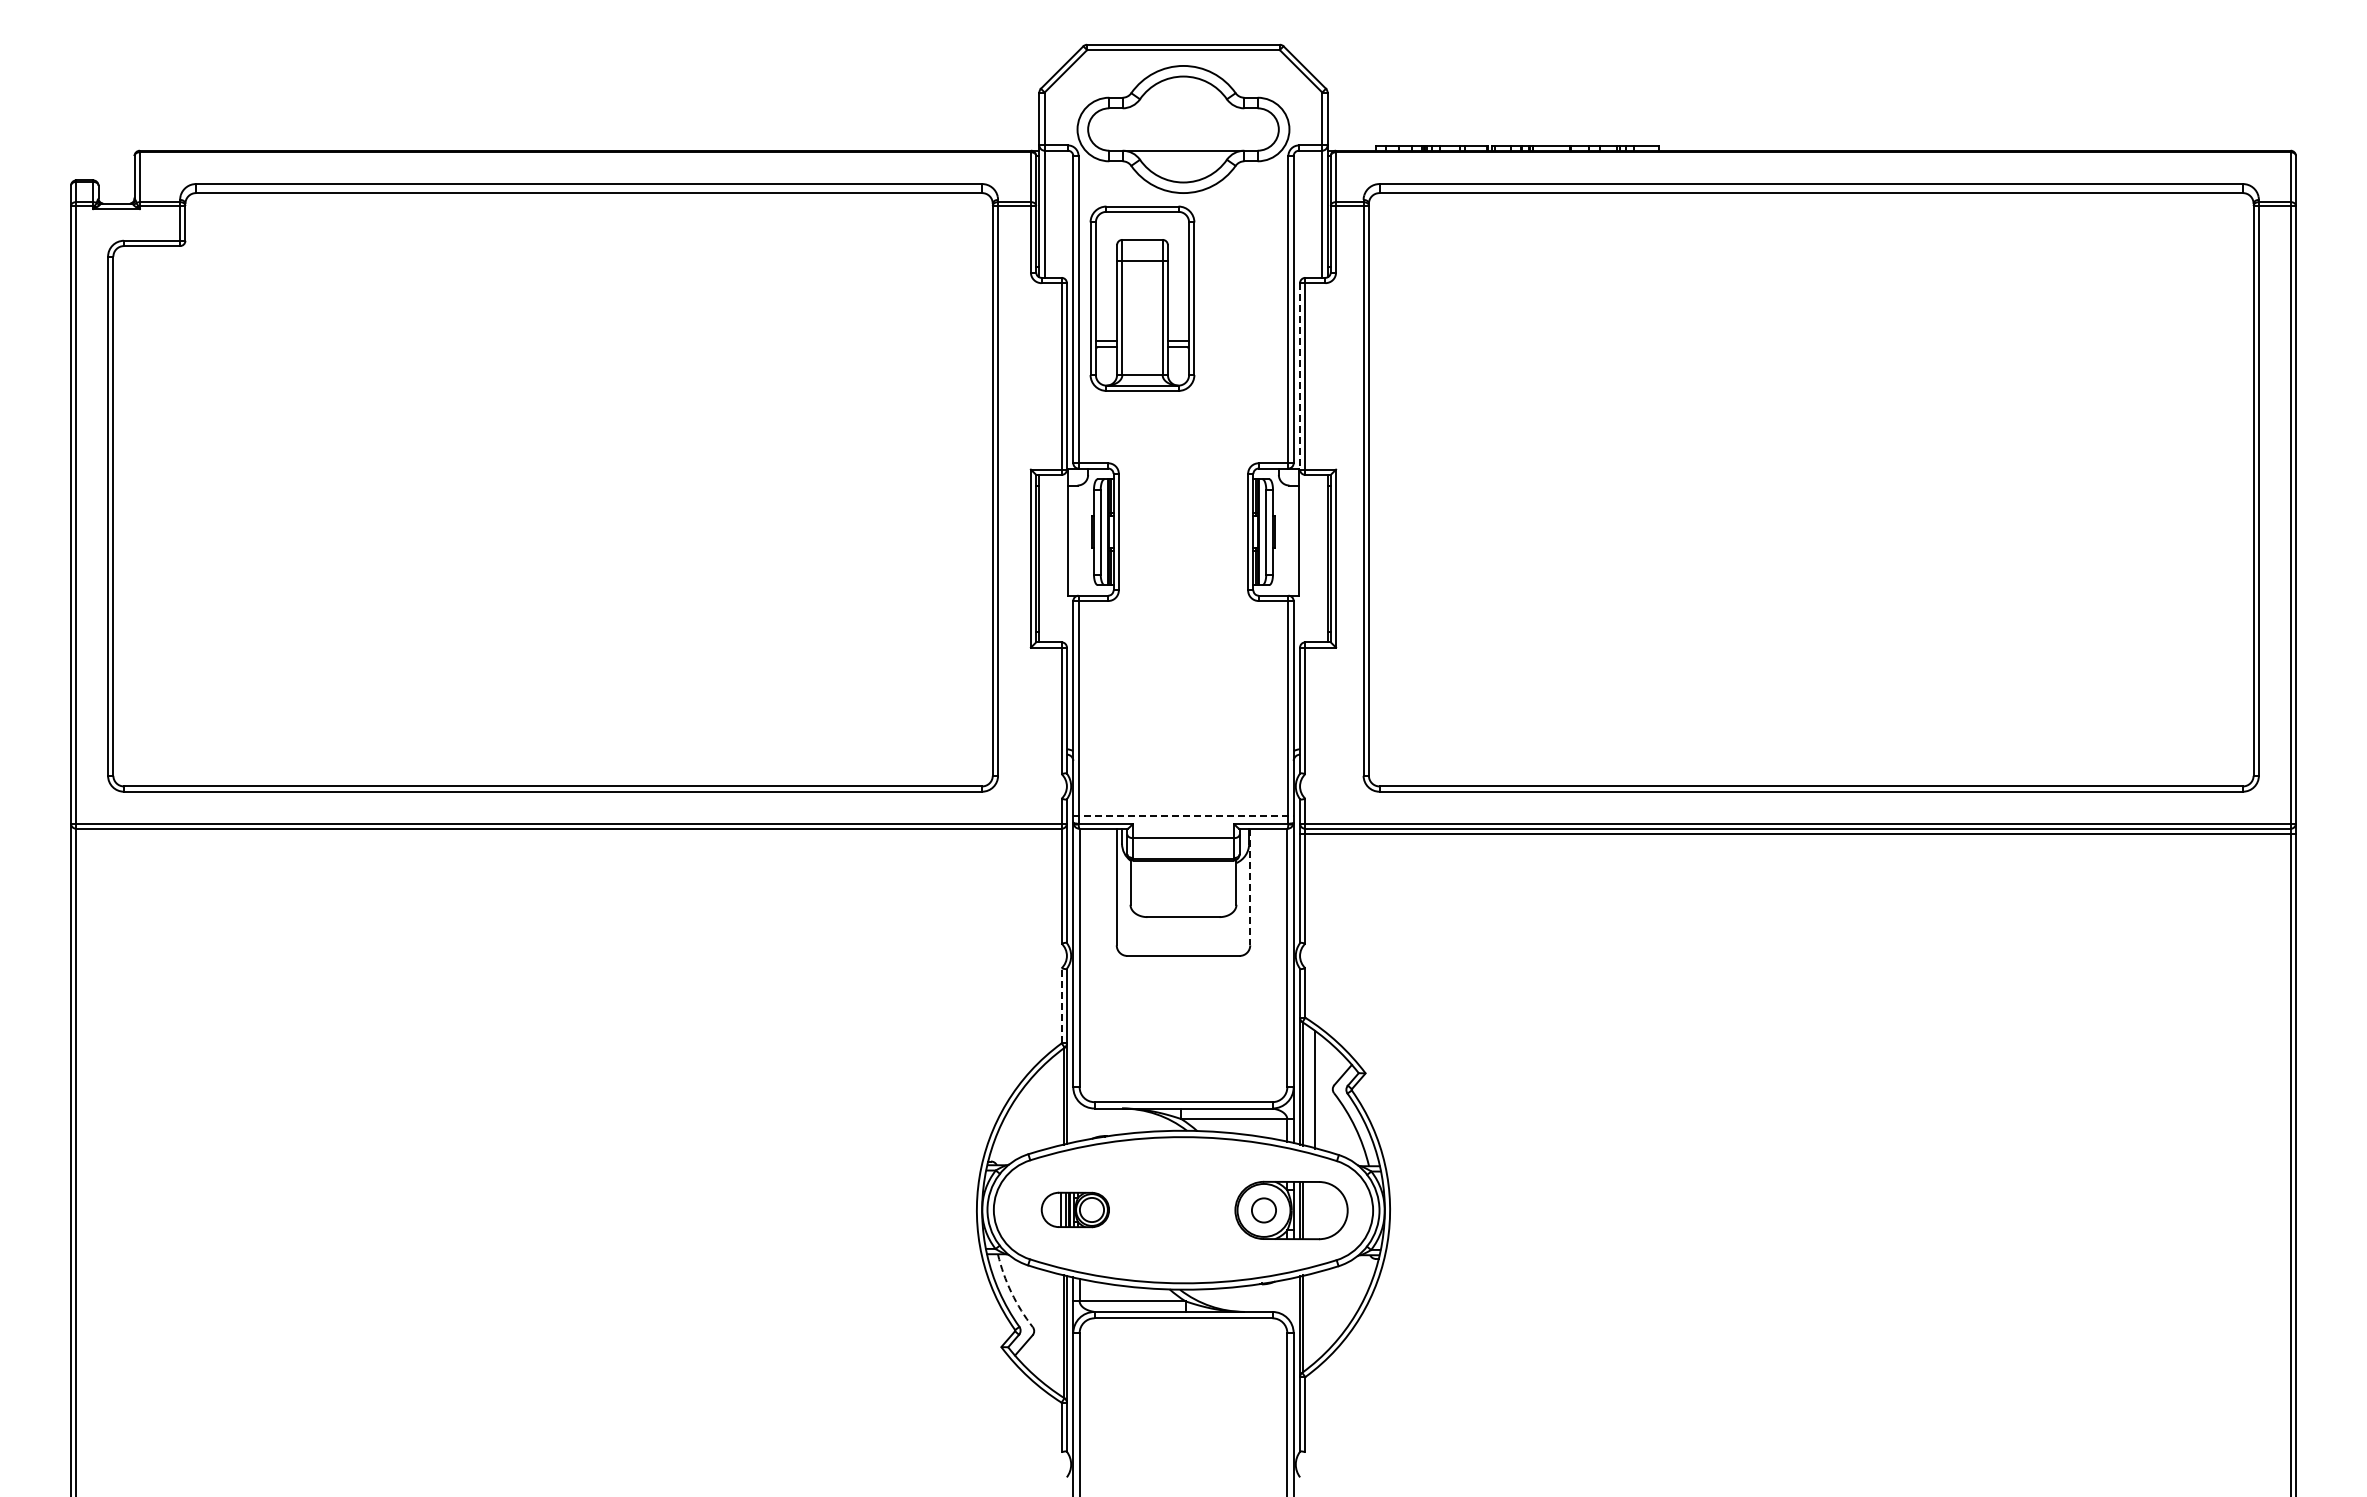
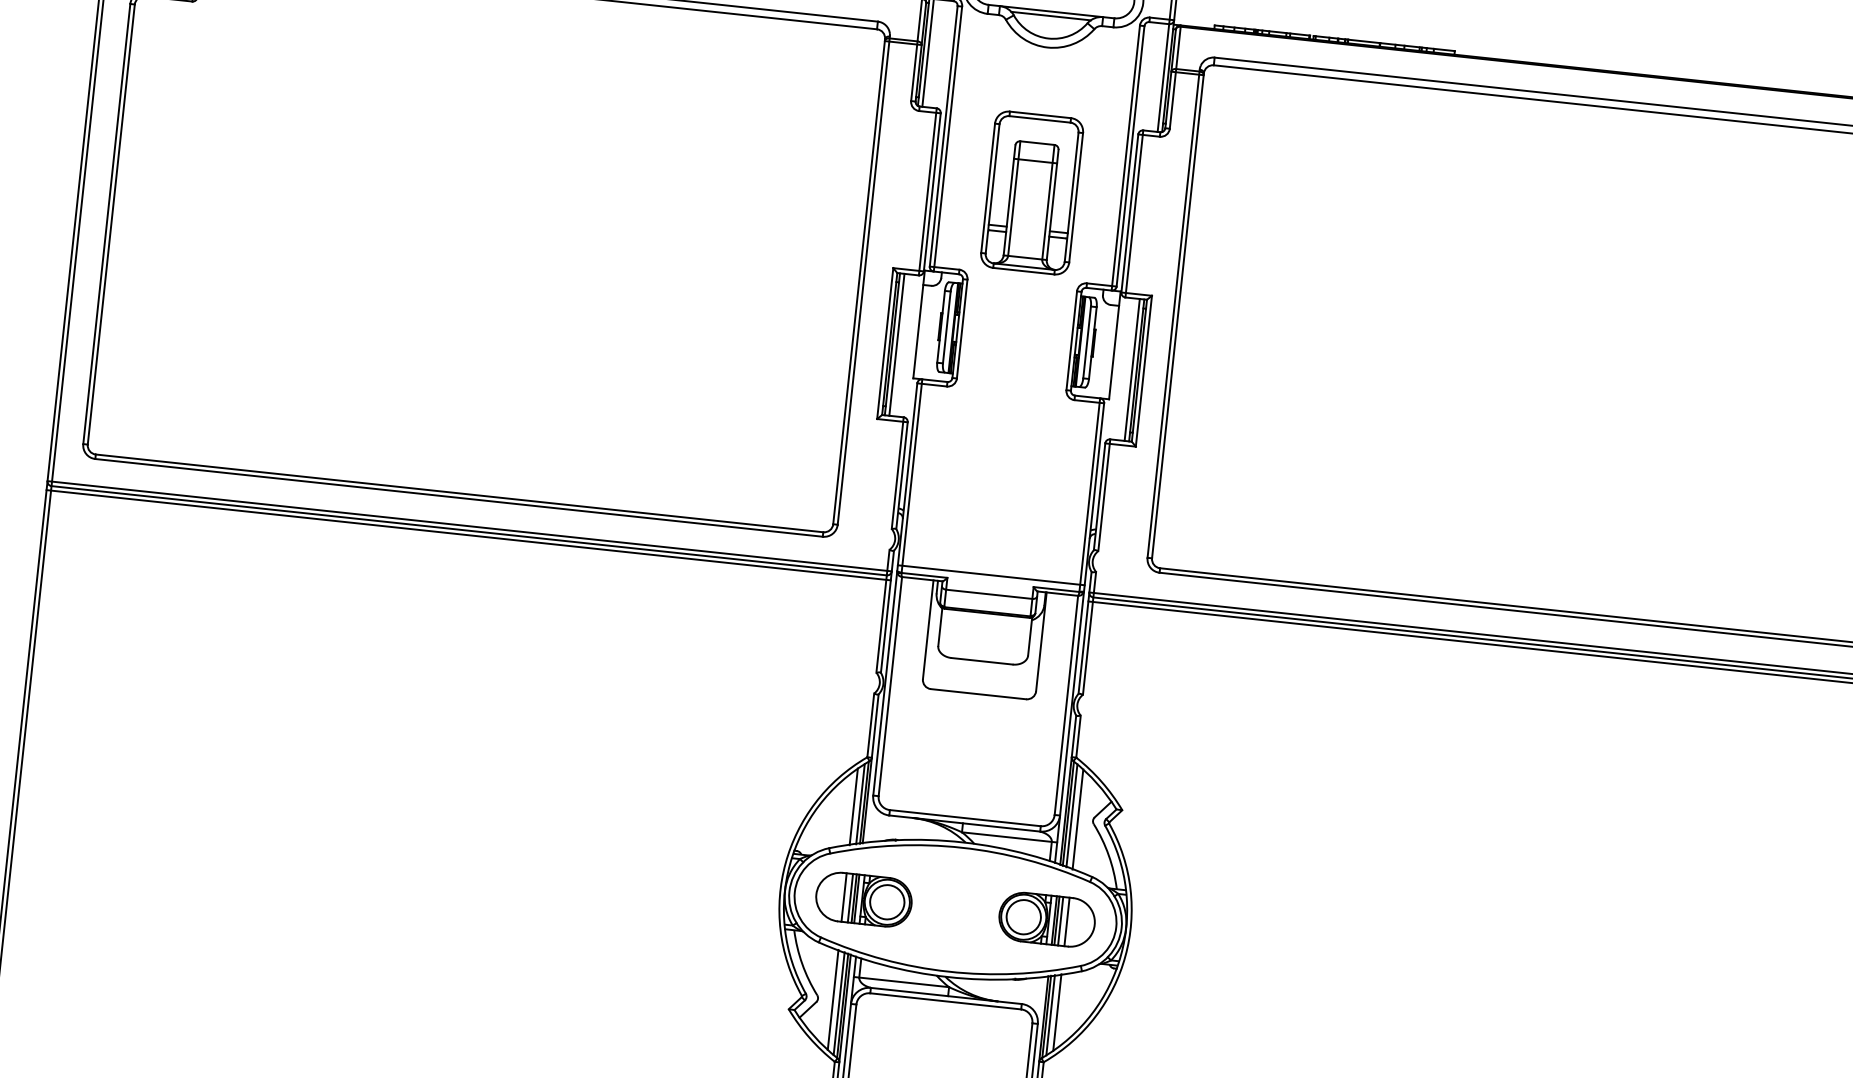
line: (1183, 156) -> (1051, 16), added
part: (1142, 298) -> (1032, 192), moved
line: (1300, 376) -> (1130, 213), dashed -> solid
line: (1044, 558) -> (896, 344), added
line: (1322, 558) -> (1132, 369), added
line: (1183, 815) -> (991, 575), dashed -> solid
line: (568, 834) -> (468, 535), added
line: (1250, 887) -> (1041, 642), dashed -> solid
line: (1061, 1005) -> (870, 725), dashed -> solid
line: (1307, 1085) -> (1071, 815), added
line: (1059, 1098) -> (860, 803), added
line: (1051, 1102) -> (853, 806), added
part: (1075, 1209) -> (864, 899), size x1.67
circle: (1263, 1210) -> (1023, 917), size x1.67
line: (1307, 1210) -> (1060, 921), added
line: (1315, 1210) -> (1067, 921), added
arc: (1011, 1292) -> (802, 963), dashed -> solid
line: (1315, 1317) -> (1057, 1012), added
line: (1307, 1321) -> (1050, 1015), added
line: (1051, 1330) -> (832, 999), added
line: (1059, 1333) -> (839, 1002), added

